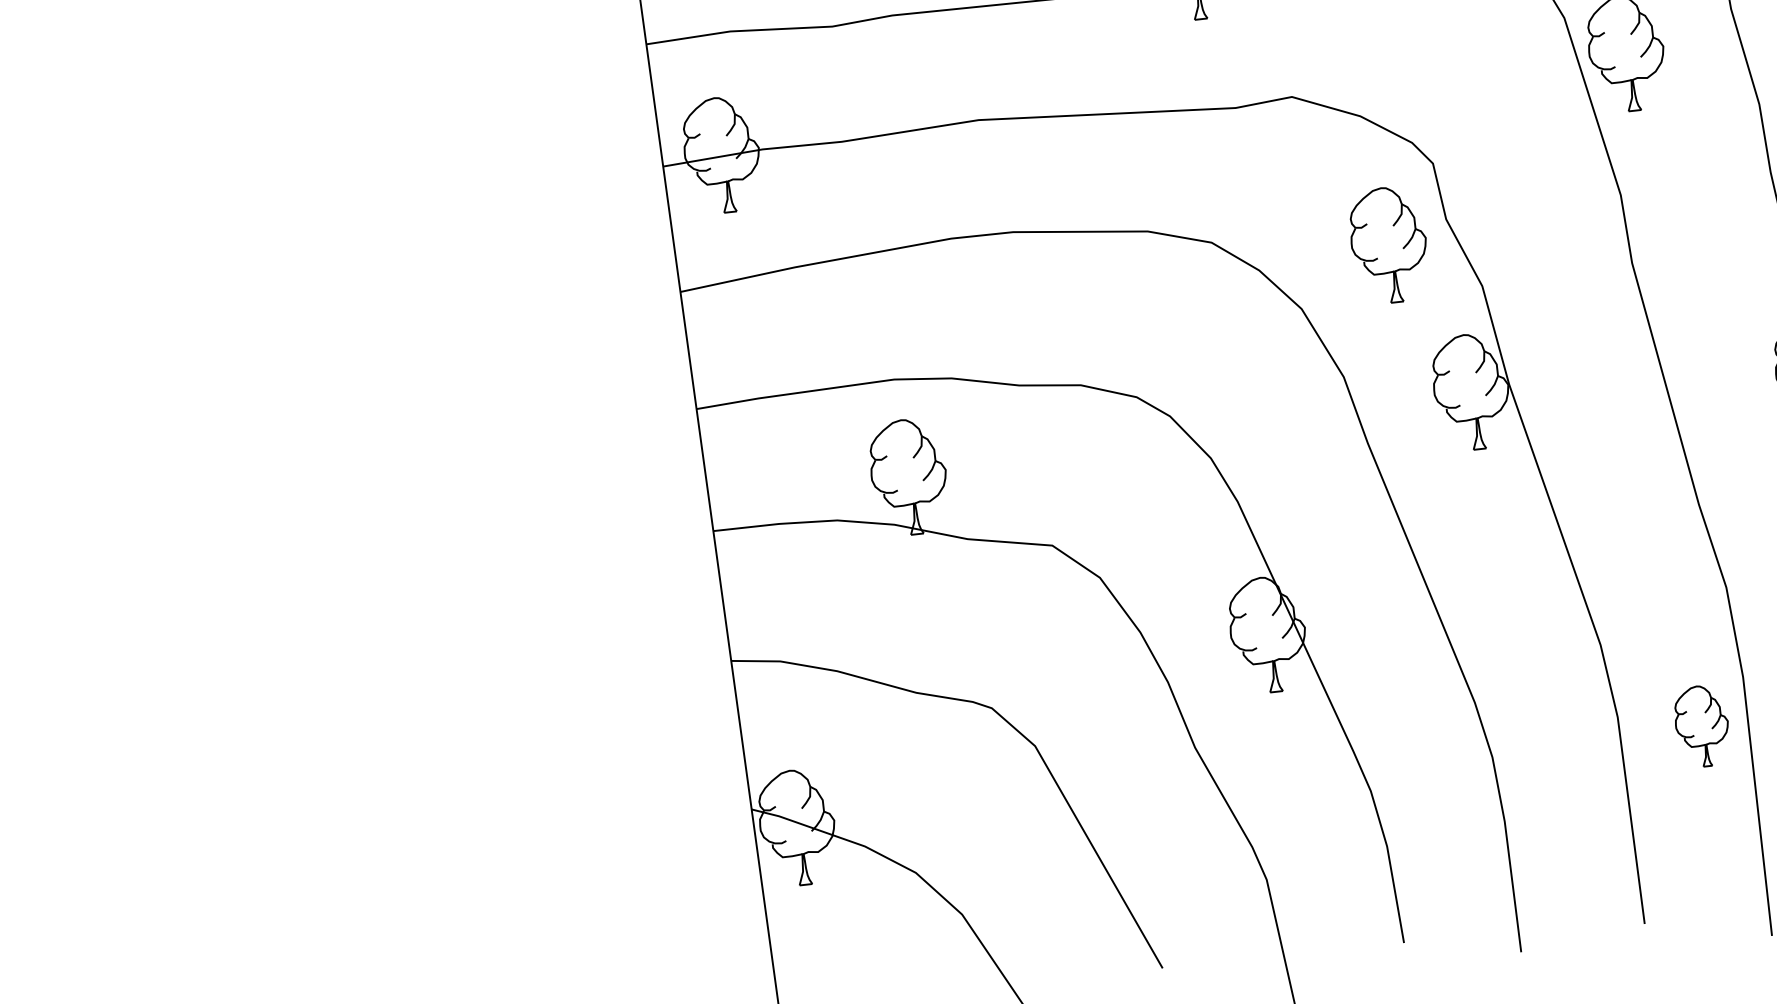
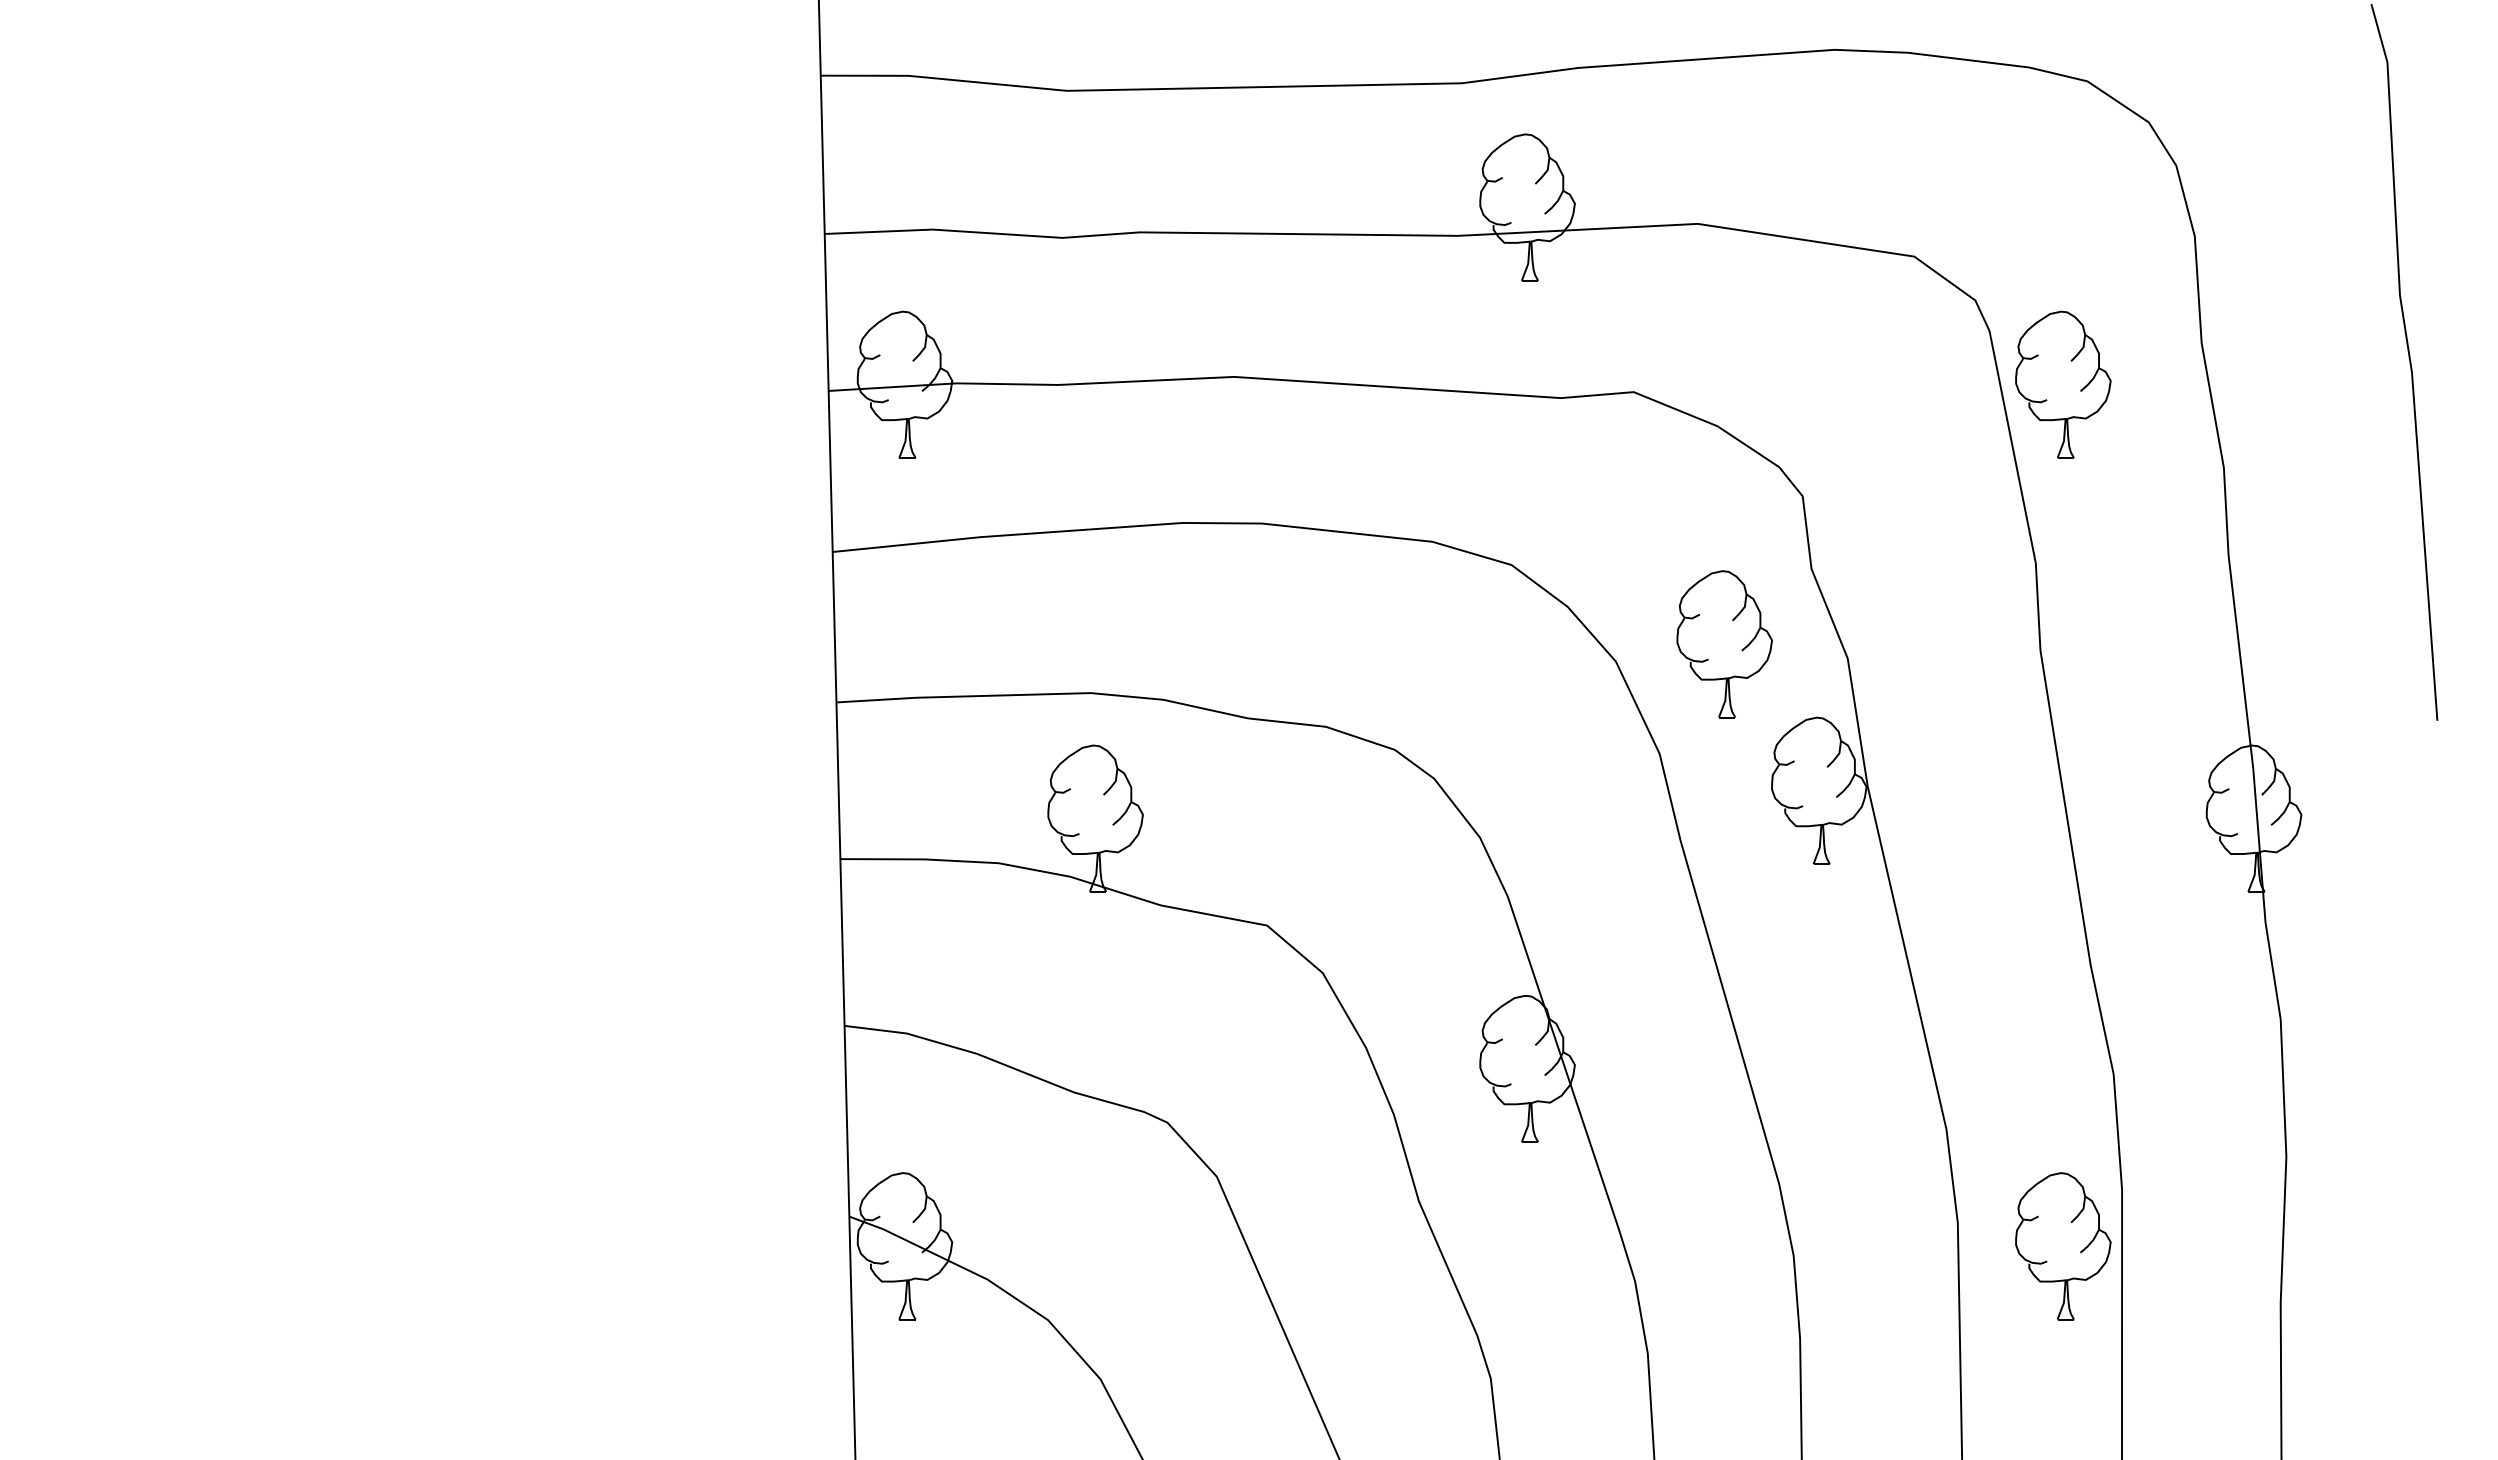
part: (1389, 245) -> (1724, 644), moved
part: (1702, 726) -> (2063, 1246), size x1.43

